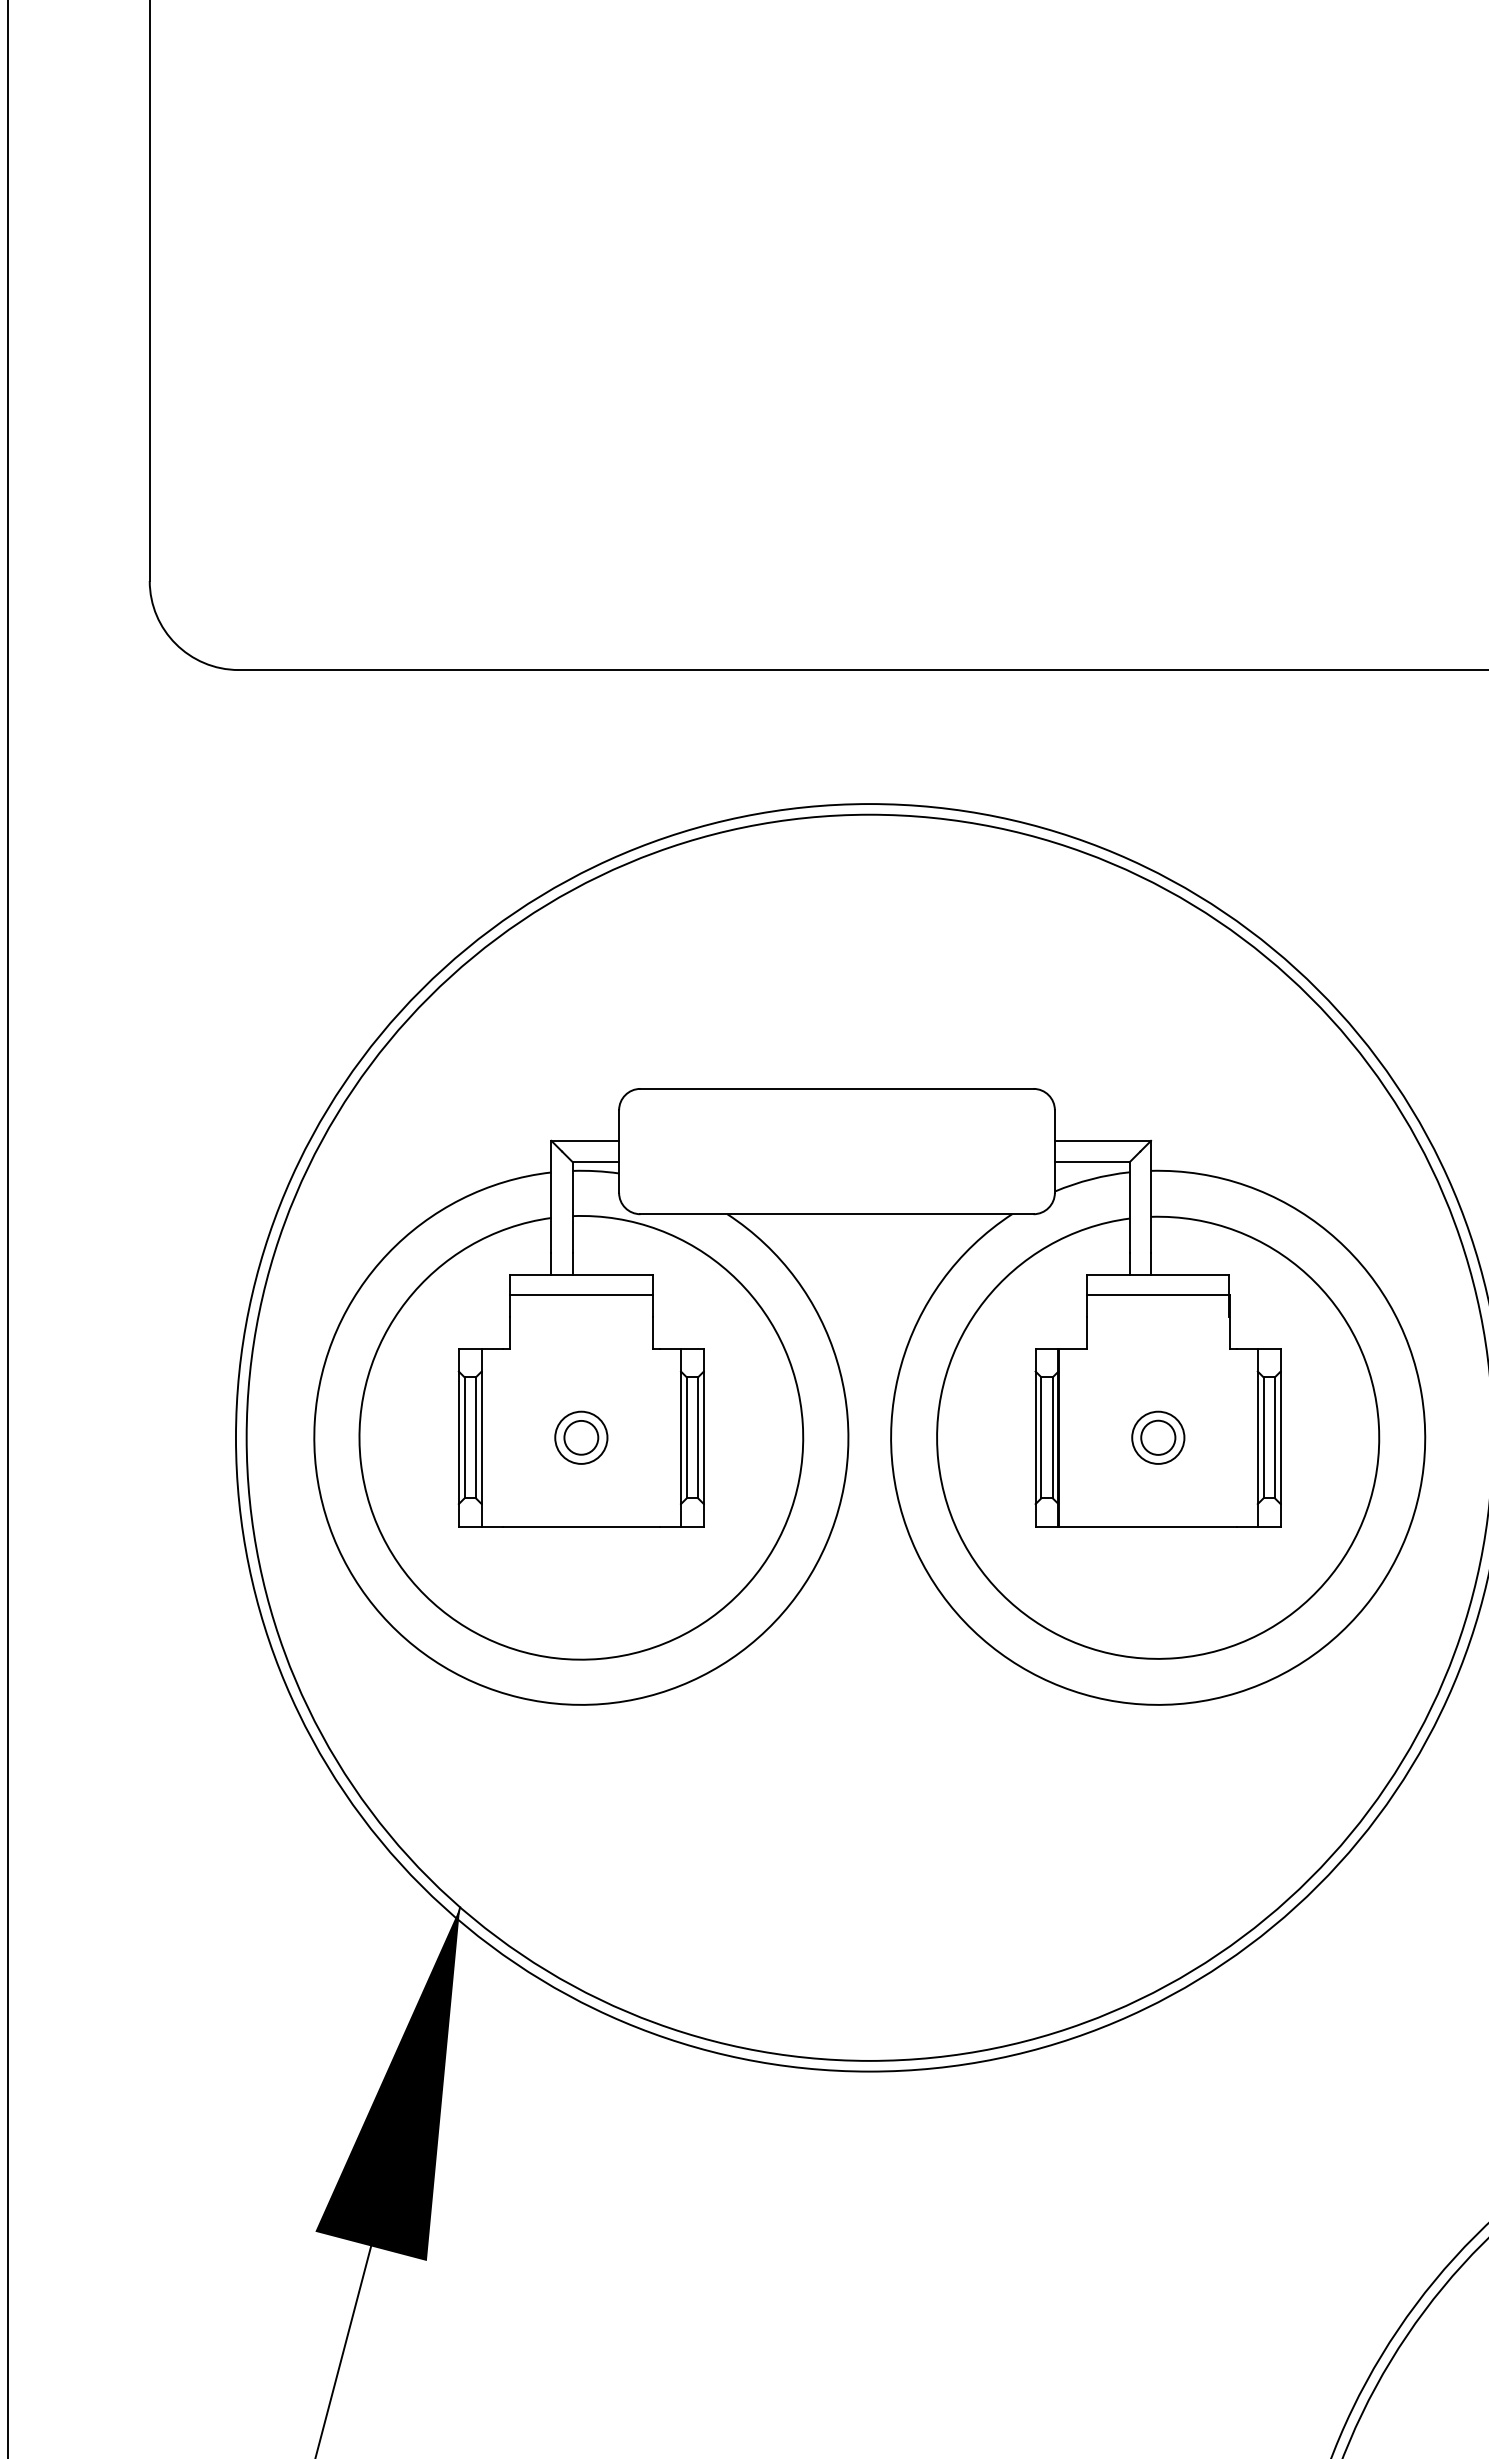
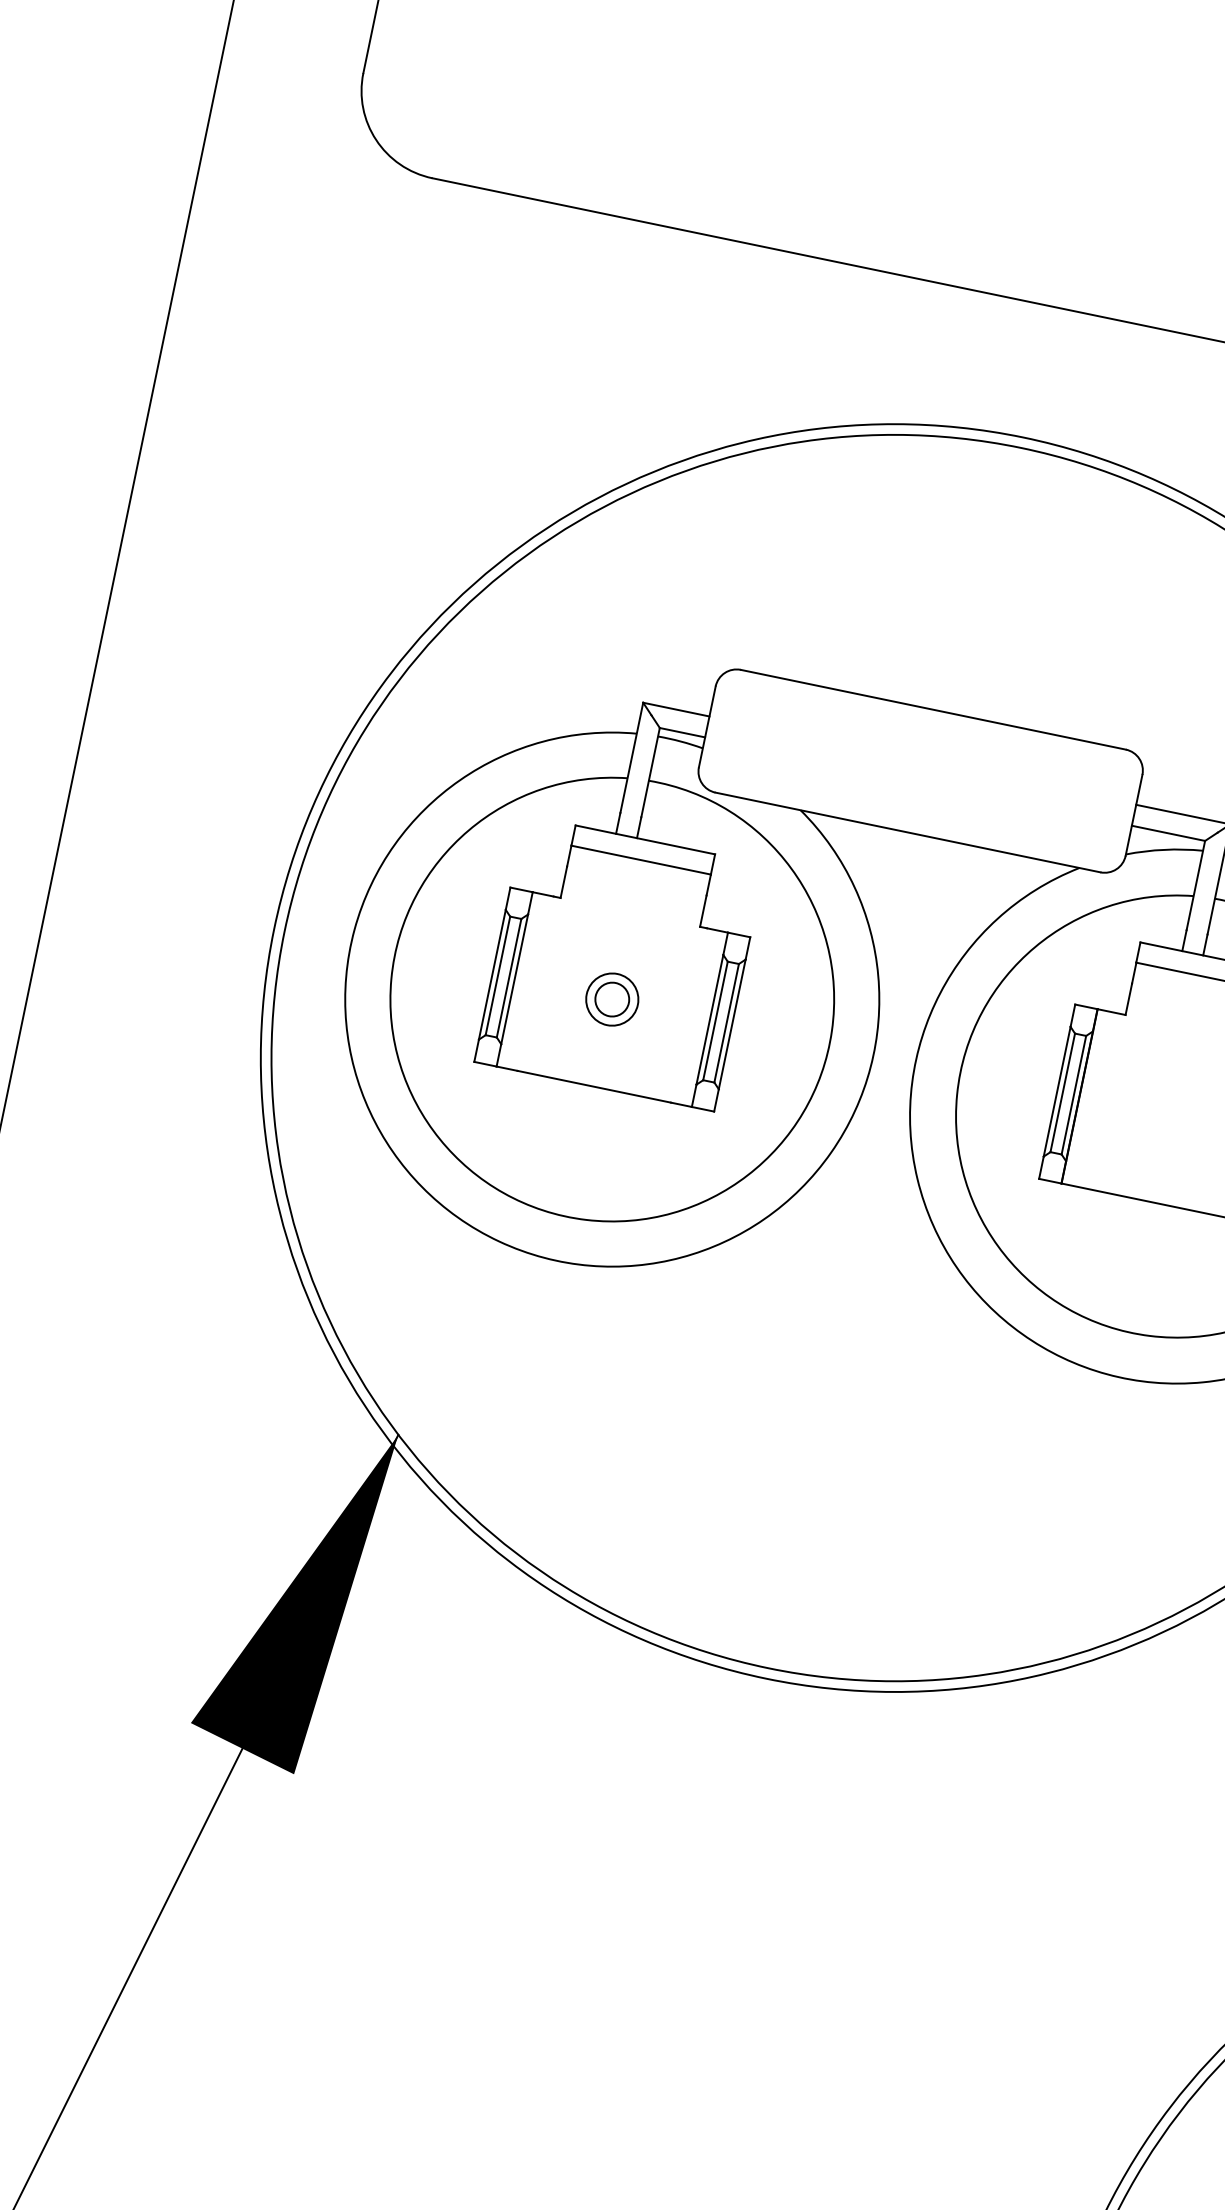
part: (1158, 1437) -> (1177, 1116), removed

